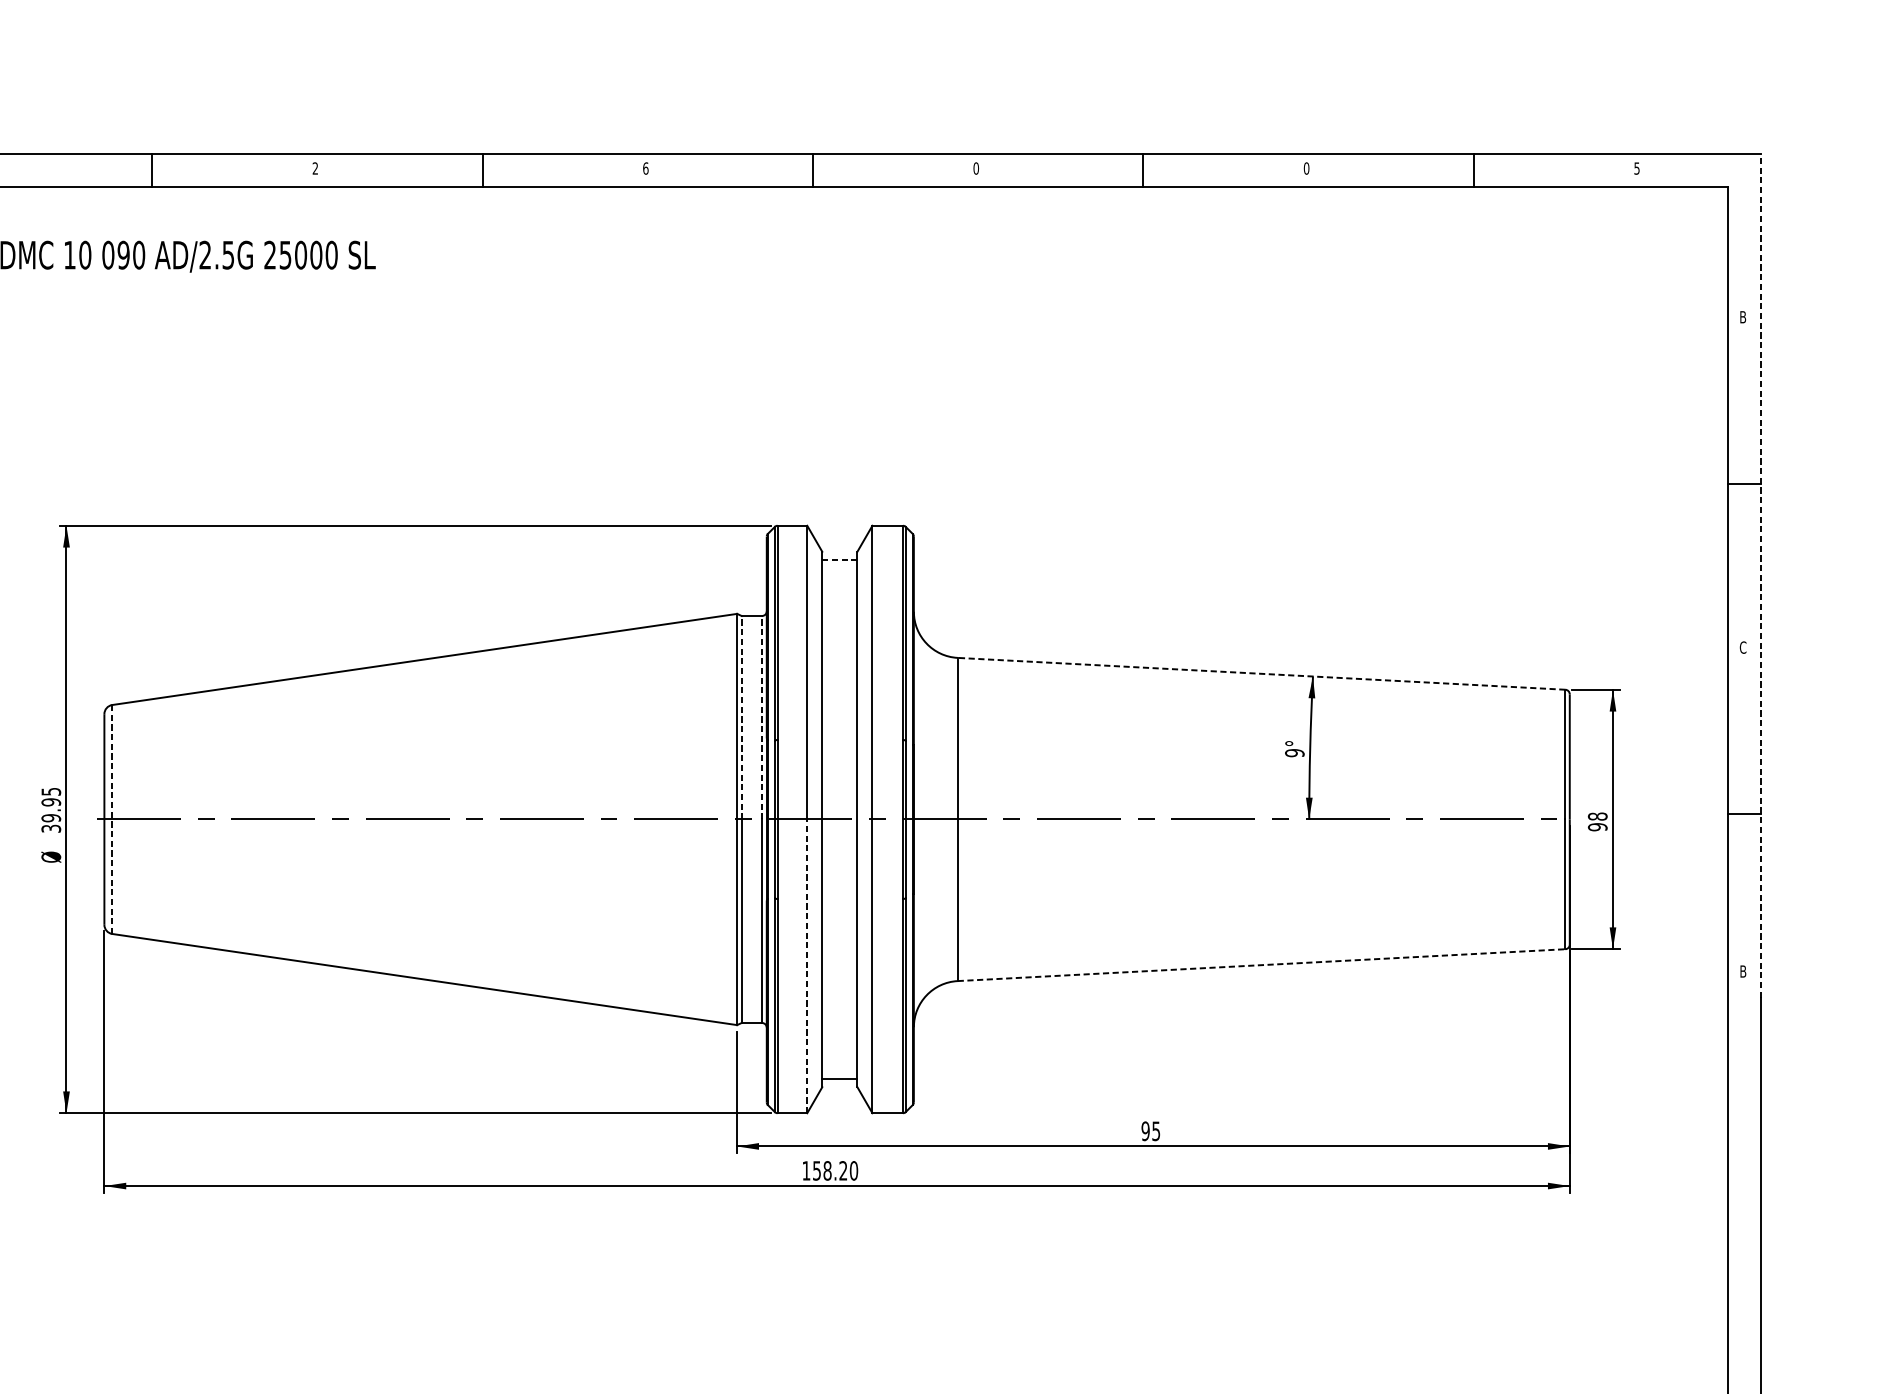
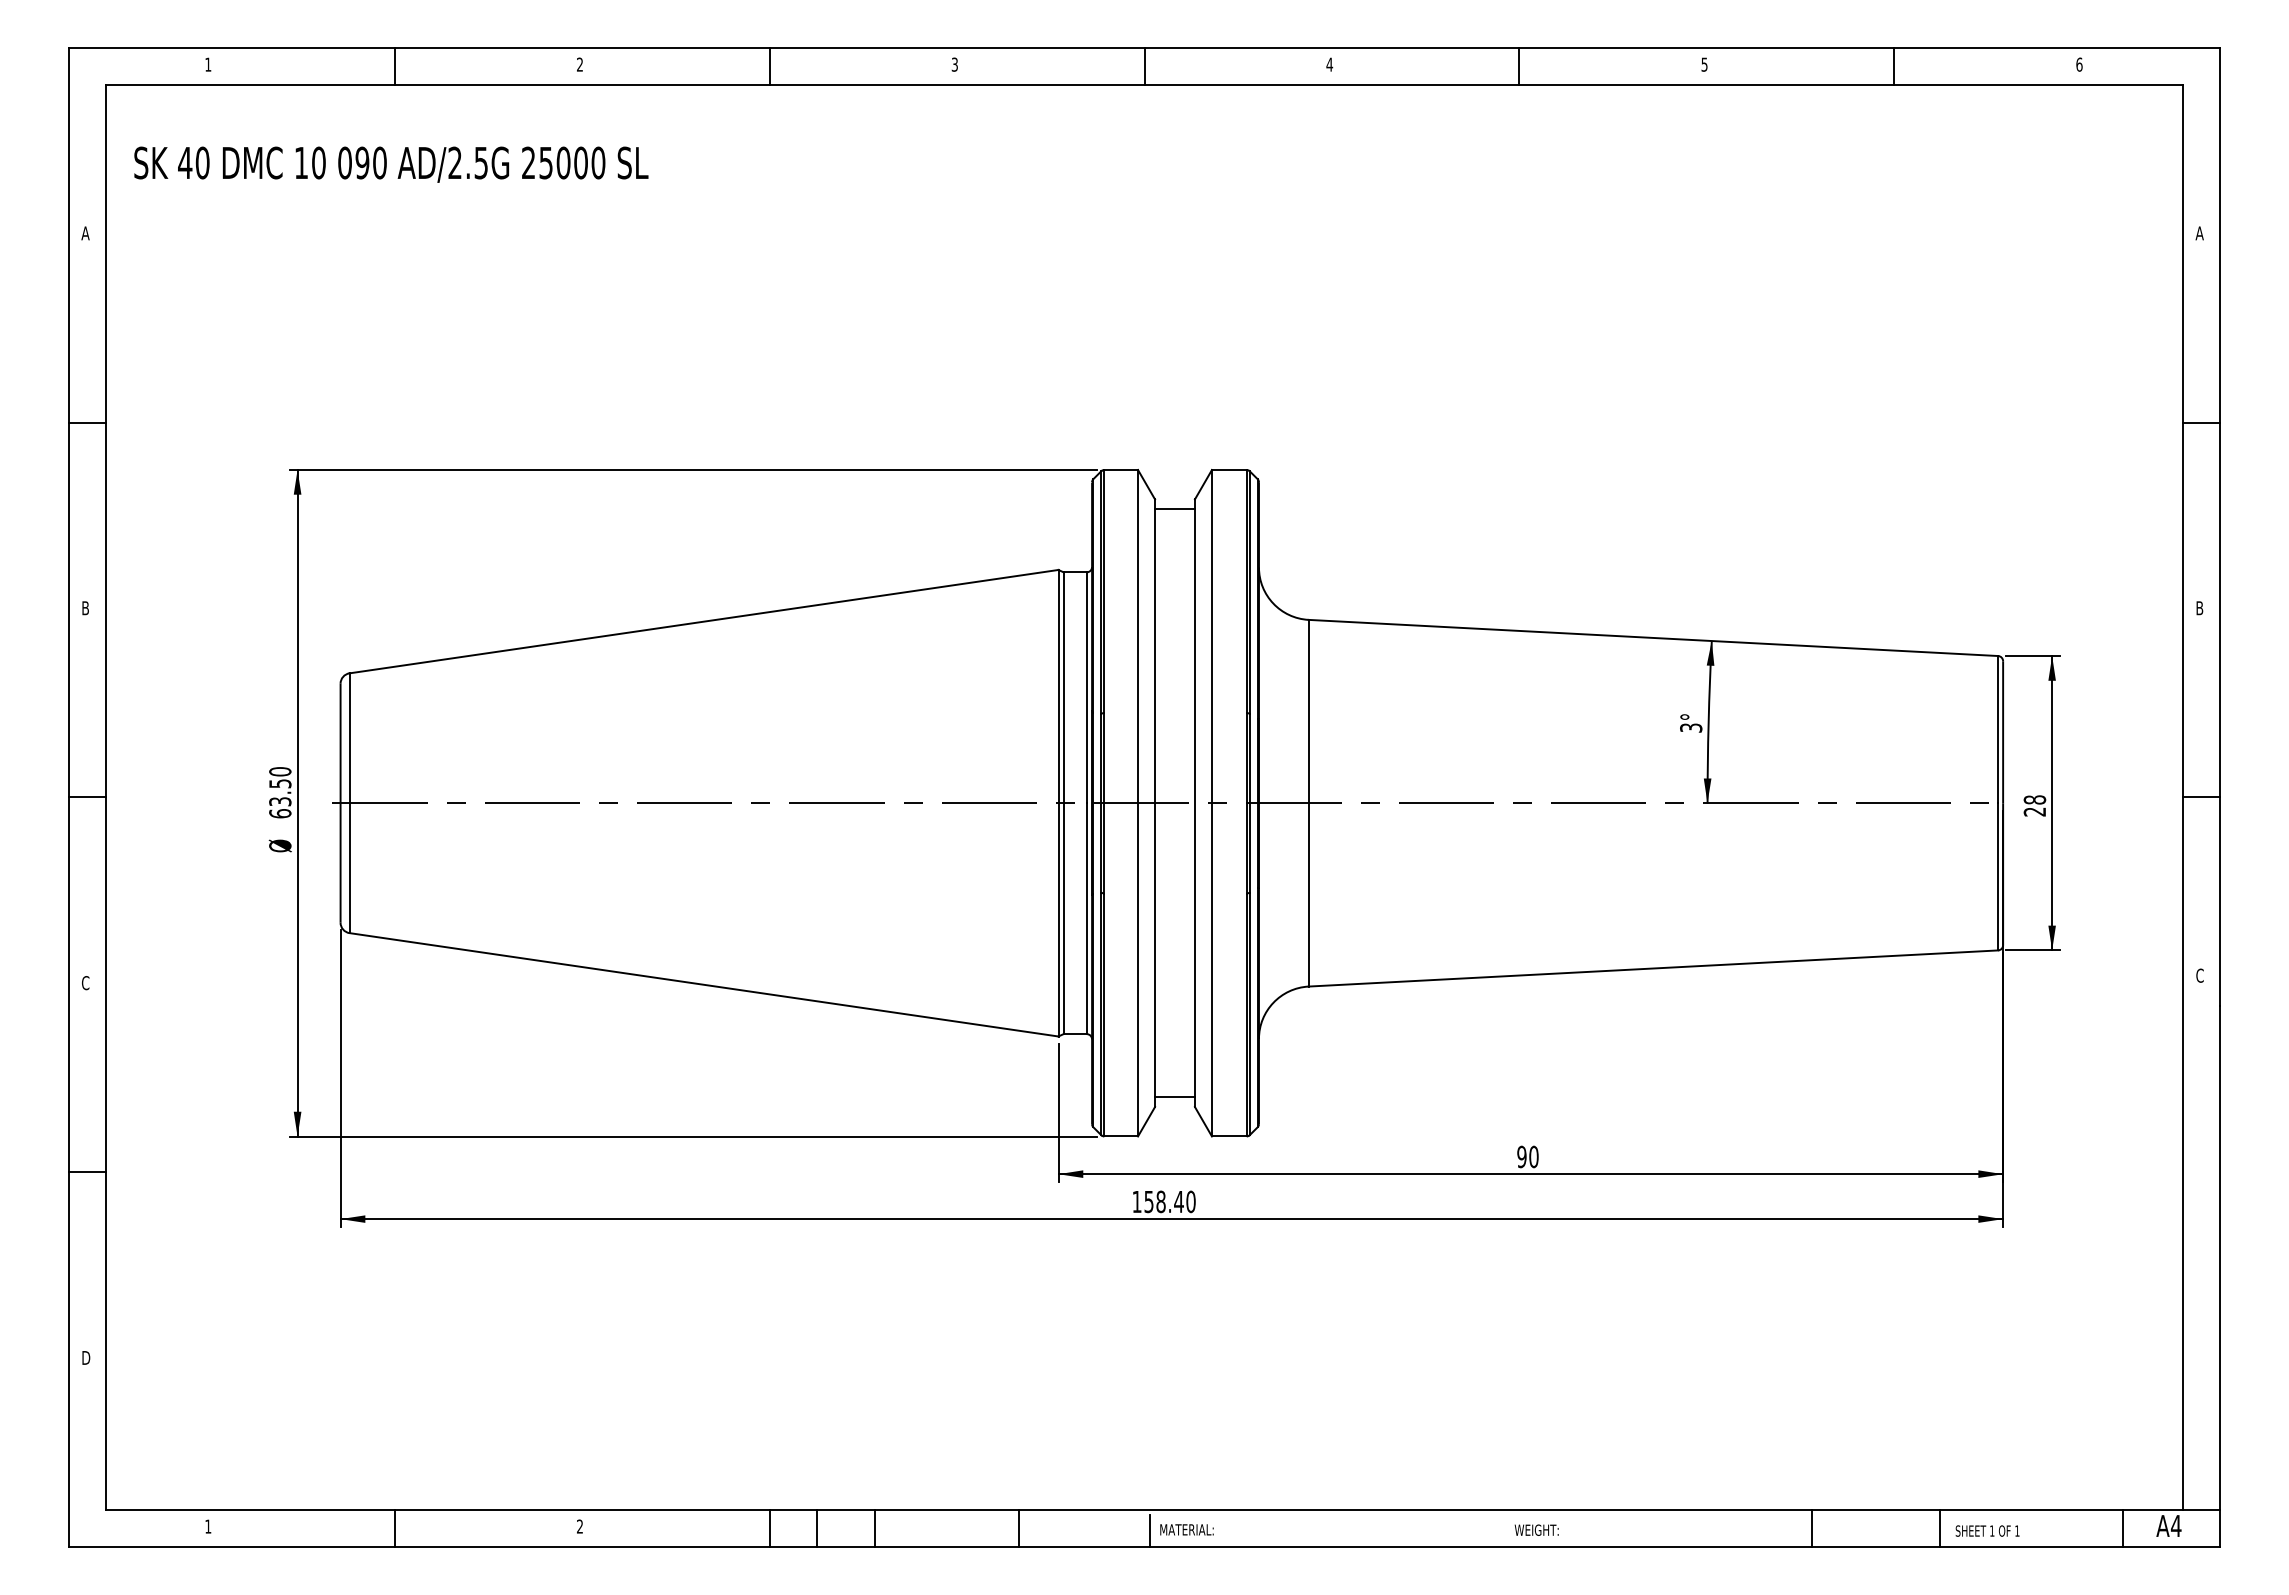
text: (645, 168) -> (954, 64), 6 -> 3
text: (976, 168) -> (1329, 64), 0 -> 4
text: (1306, 168) -> (1704, 64), 0 -> 5
text: (1637, 168) -> (2079, 64), 5 -> 6
text: (1742, 317) -> (2199, 233), B -> A
line: (840, 560) -> (1175, 509), dashed -> solid
line: (1761, 575) -> (2220, 526), dashed -> solid
text: (1742, 647) -> (2199, 608), C -> B
line: (1260, 673) -> (1652, 637), dashed -> solid
line: (741, 717) -> (1063, 687), dashed -> solid
line: (761, 717) -> (1086, 687), dashed -> solid
text: (1295, 752) -> (1691, 727), 9° -> 3°
text: (51, 810) -> (280, 792), 39.95 -> 63.50
line: (112, 819) -> (349, 803), dashed -> solid
text: (1597, 826) -> (2034, 811), 98 -> 28
line: (1261, 965) -> (1653, 968), dashed -> solid
line: (807, 966) -> (1138, 969), dashed -> solid
text: (1742, 971) -> (2199, 975), B -> C
text: (1155, 1130) -> (1533, 1156), 95 -> 90
text: (842, 1170) -> (1178, 1201), 158.20 -> 158.40

